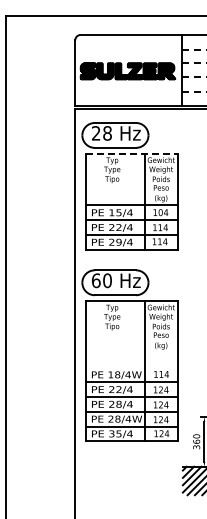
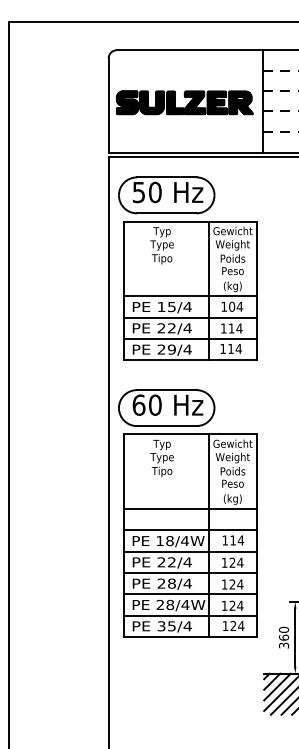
text: (101, 133) -> (146, 192), 28 -> 50
line: (132, 153) -> (191, 221), dashed -> solid
line: (131, 352) -> (189, 508), added
line: (131, 367) -> (189, 530), added

